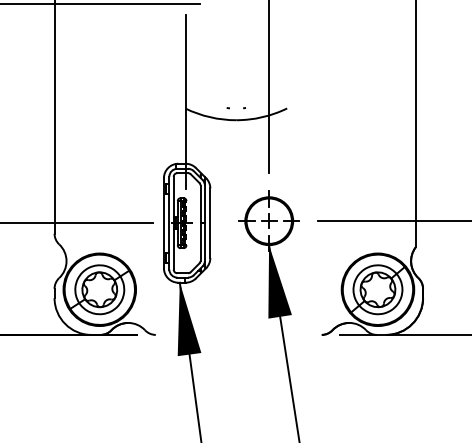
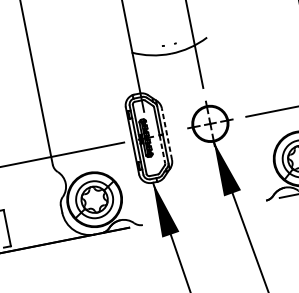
line: (210, 223) -> (167, 134), solid -> dashed
line: (200, 242) -> (162, 149), solid -> dashed

